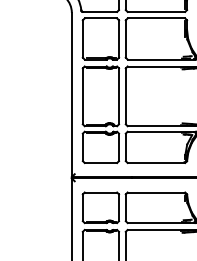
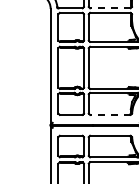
line: (156, 11) -> (110, 7), solid -> dashed
line: (156, 162) -> (110, 114), solid -> dashed

